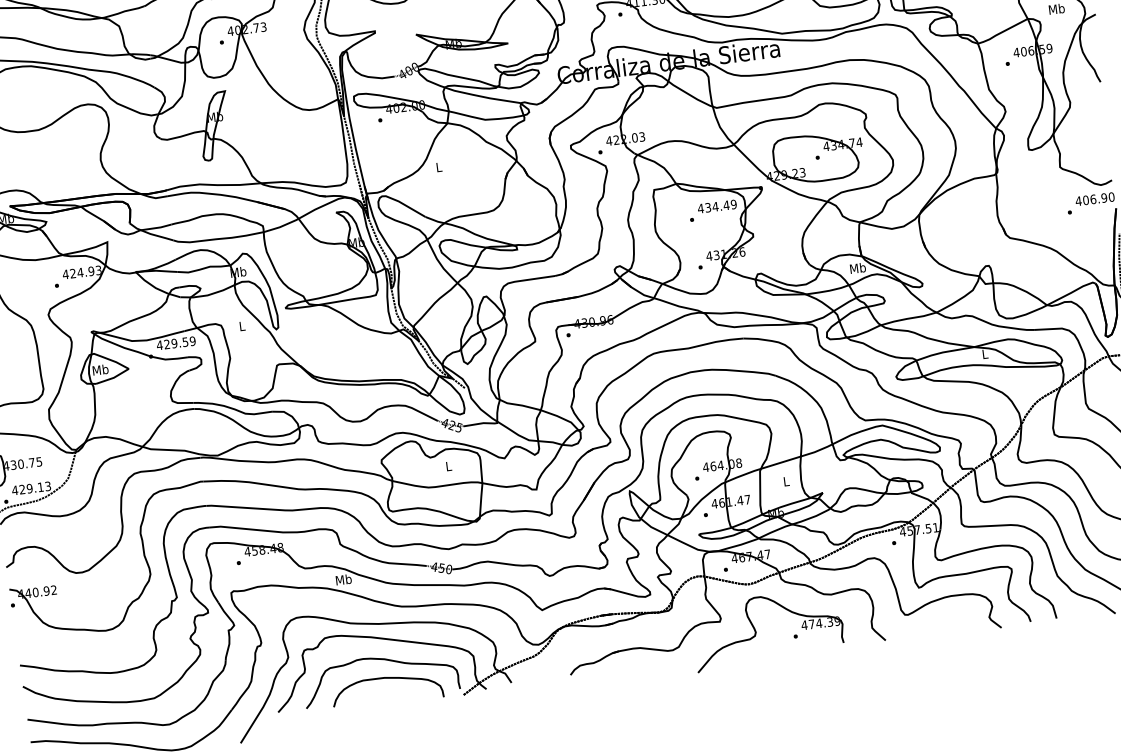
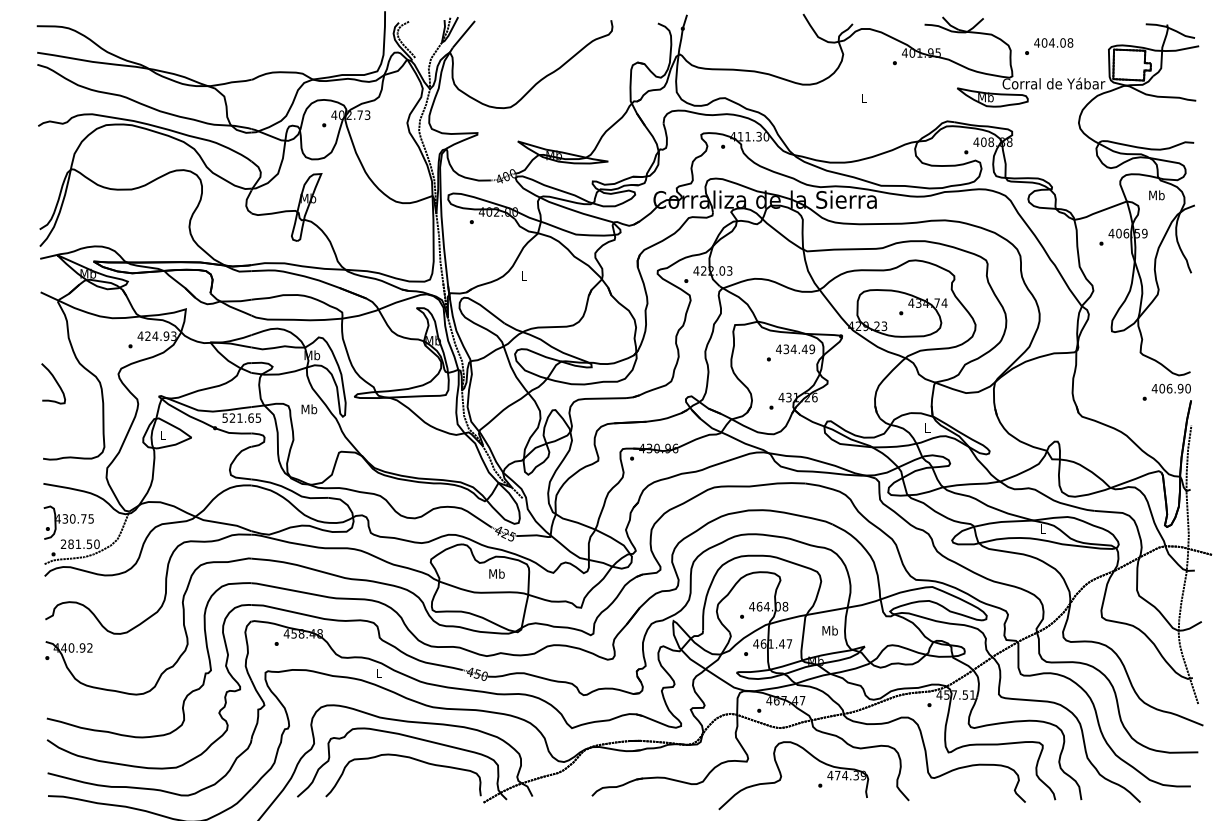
text: (857, 267) -> (927, 427), Mb -> L
text: (242, 326) -> (309, 409), L -> Mb
text: (175, 342) -> (241, 417), 429.59 -> 521.65
text: (100, 370) -> (163, 435), Mb -> L
text: (448, 466) -> (496, 573), L -> Mb
text: (785, 481) -> (829, 630), L -> Mb
text: (30, 488) -> (79, 544), 429.13 -> 281.50
text: (343, 579) -> (378, 673), Mb -> L
curve: (387, 679) -> (409, 777), removed

